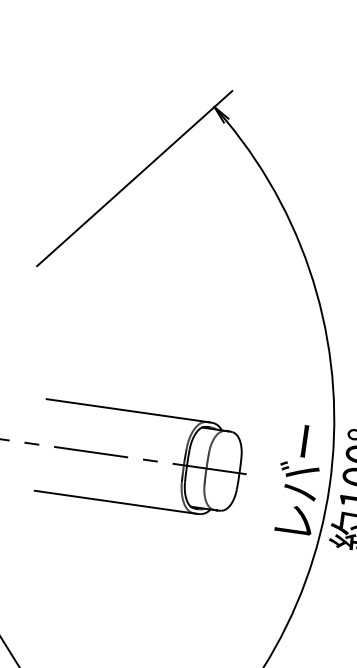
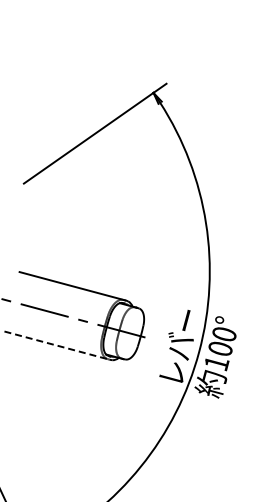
line: (116, 502) -> (57, 345), solid -> dashed

